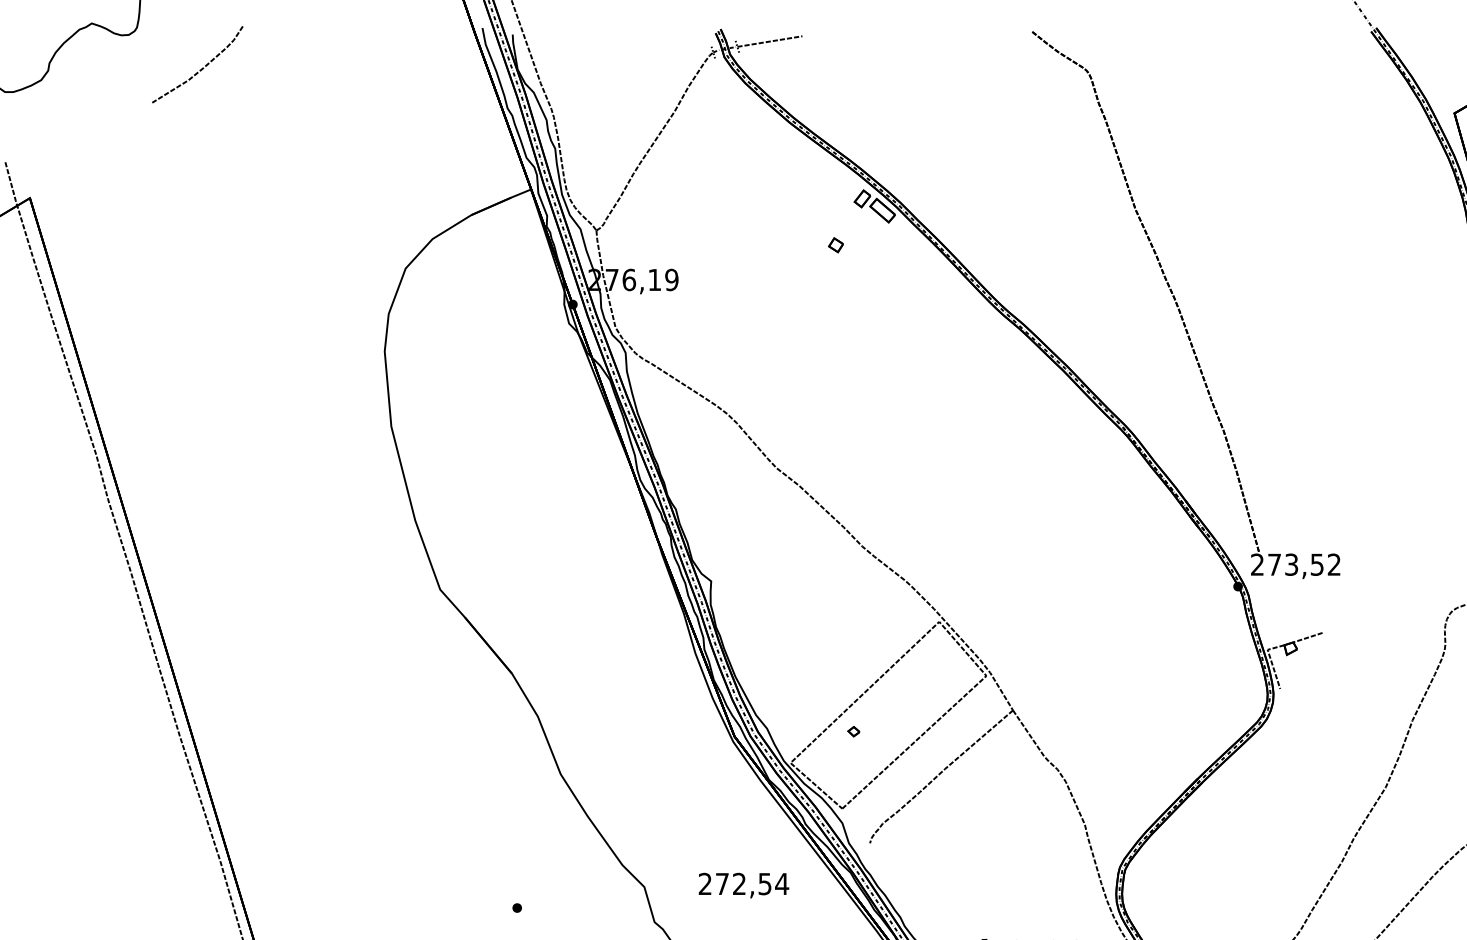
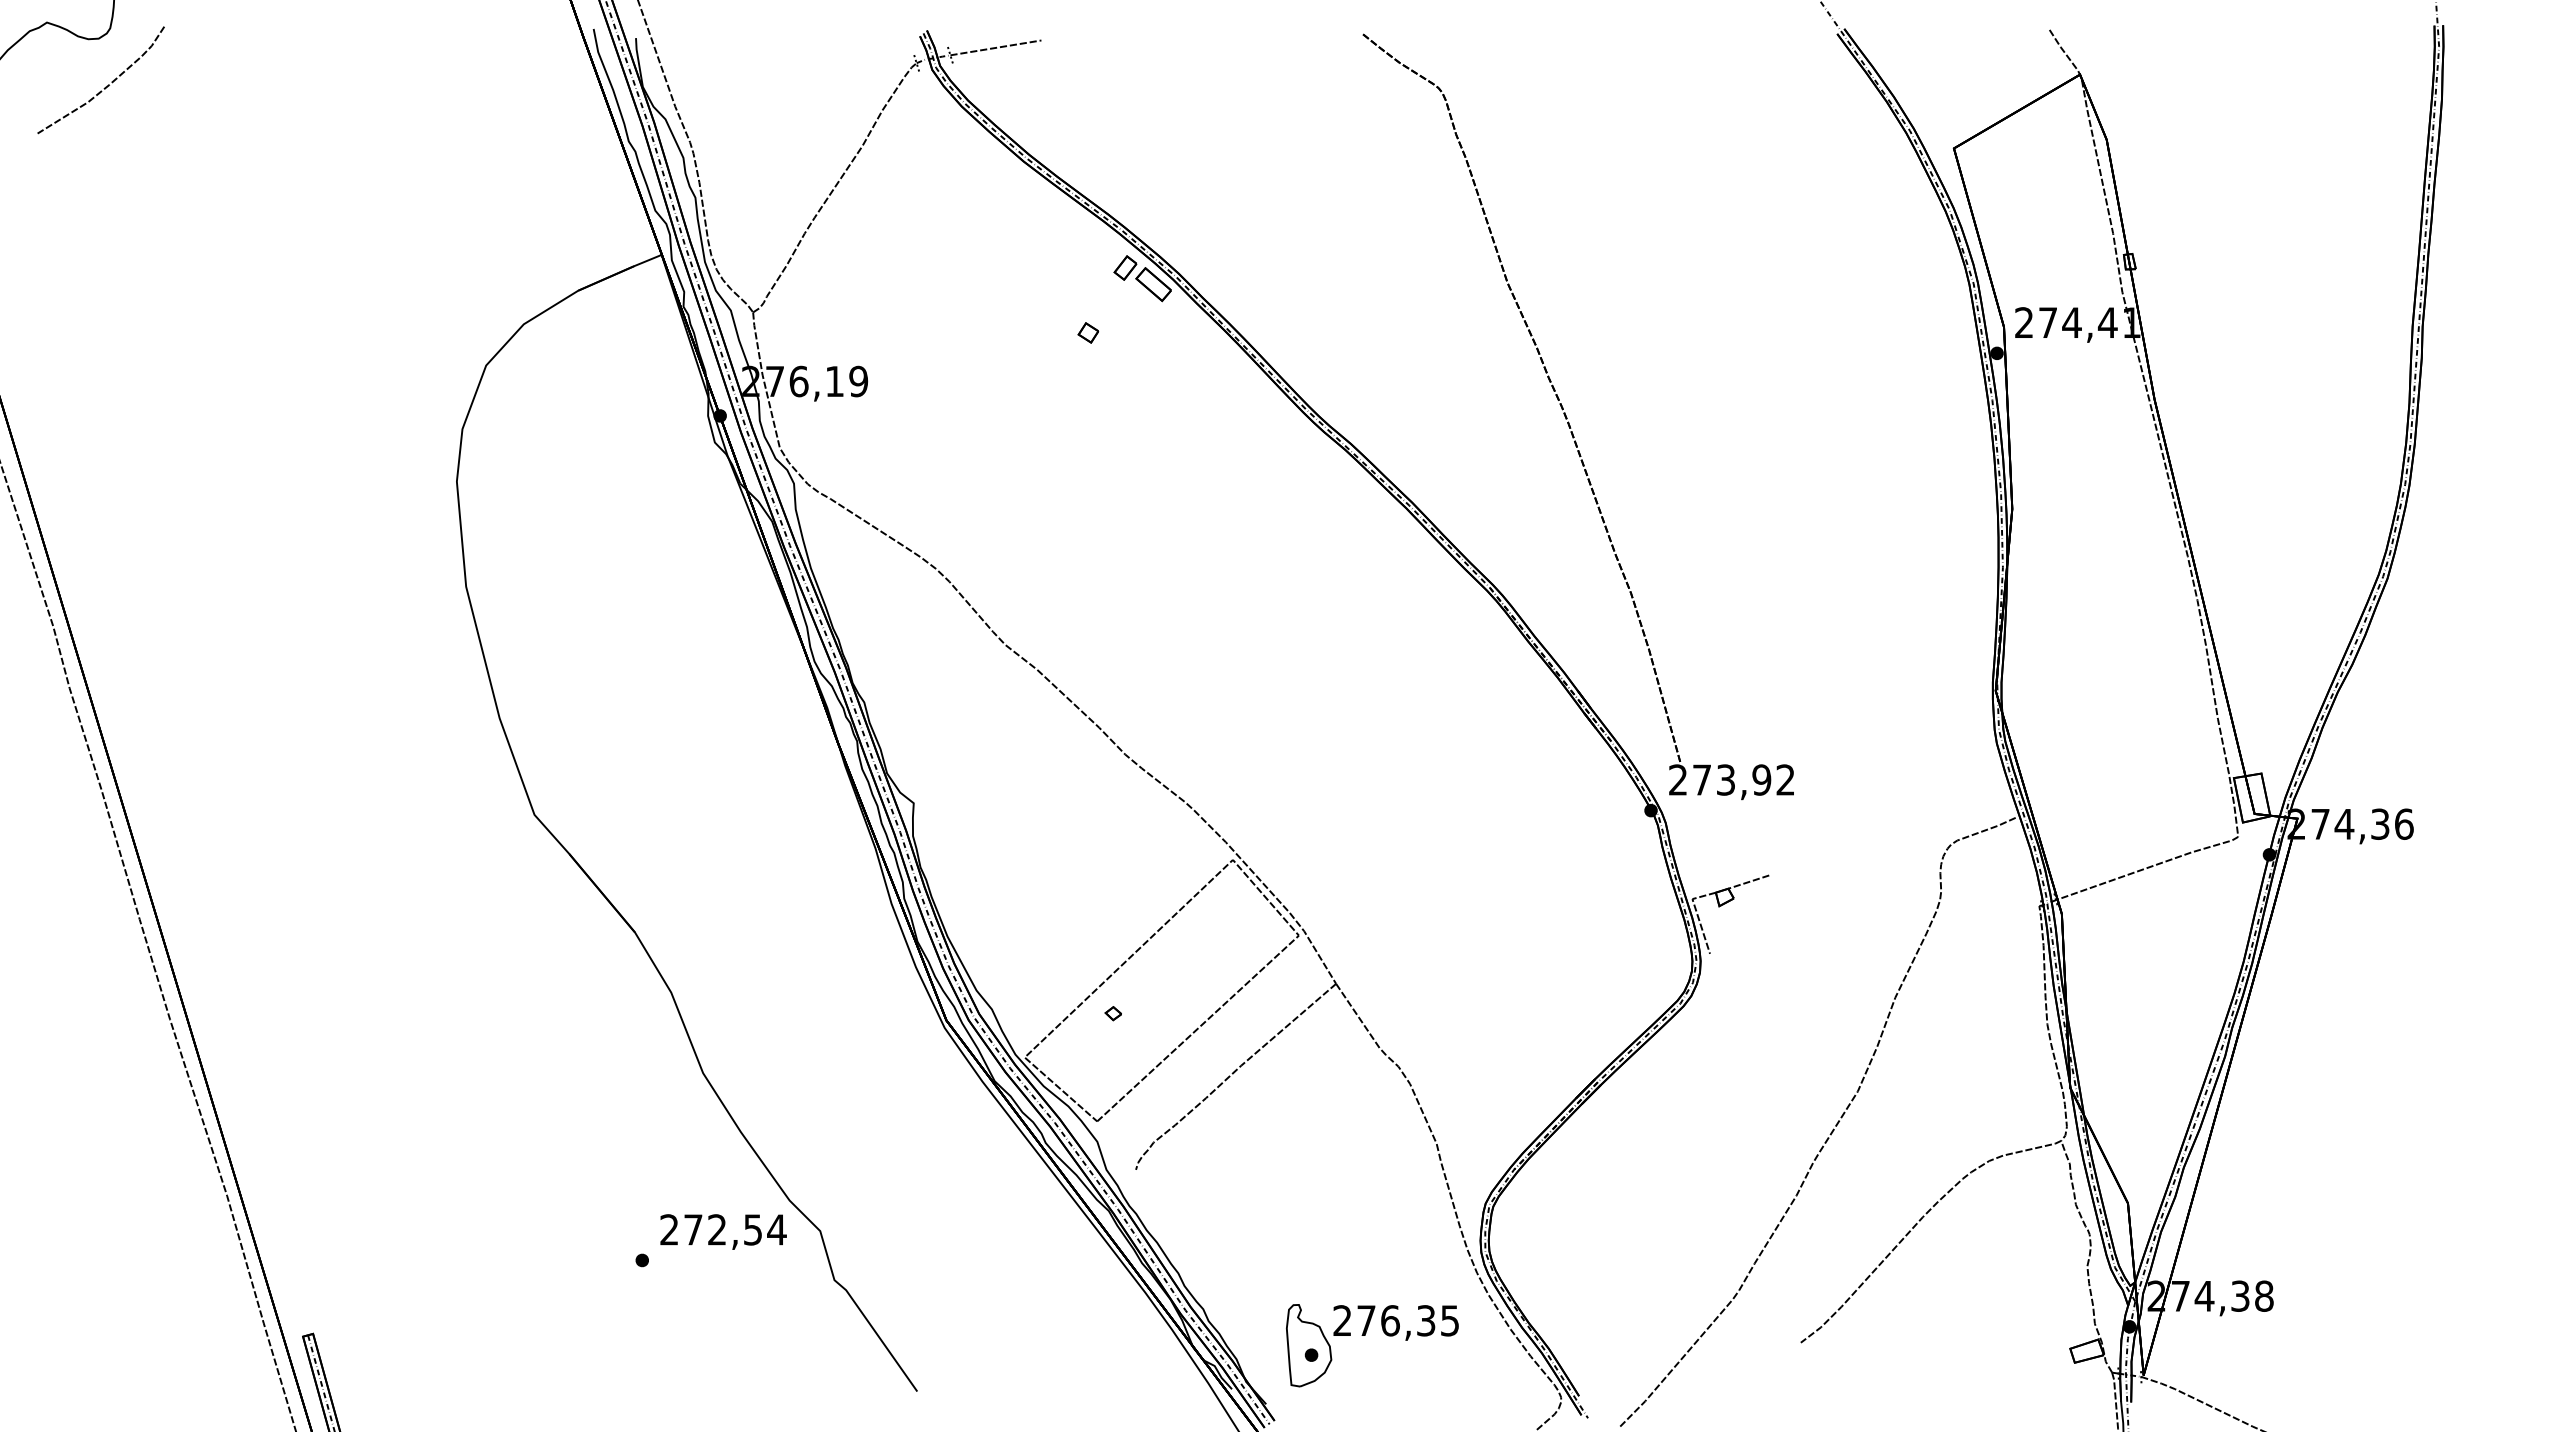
curve: (200, 69) -> (105, 86), moved
text: (1317, 564) -> (1761, 779), 273,52 -> 273,92
text: (743, 885) -> (723, 1231), moved

